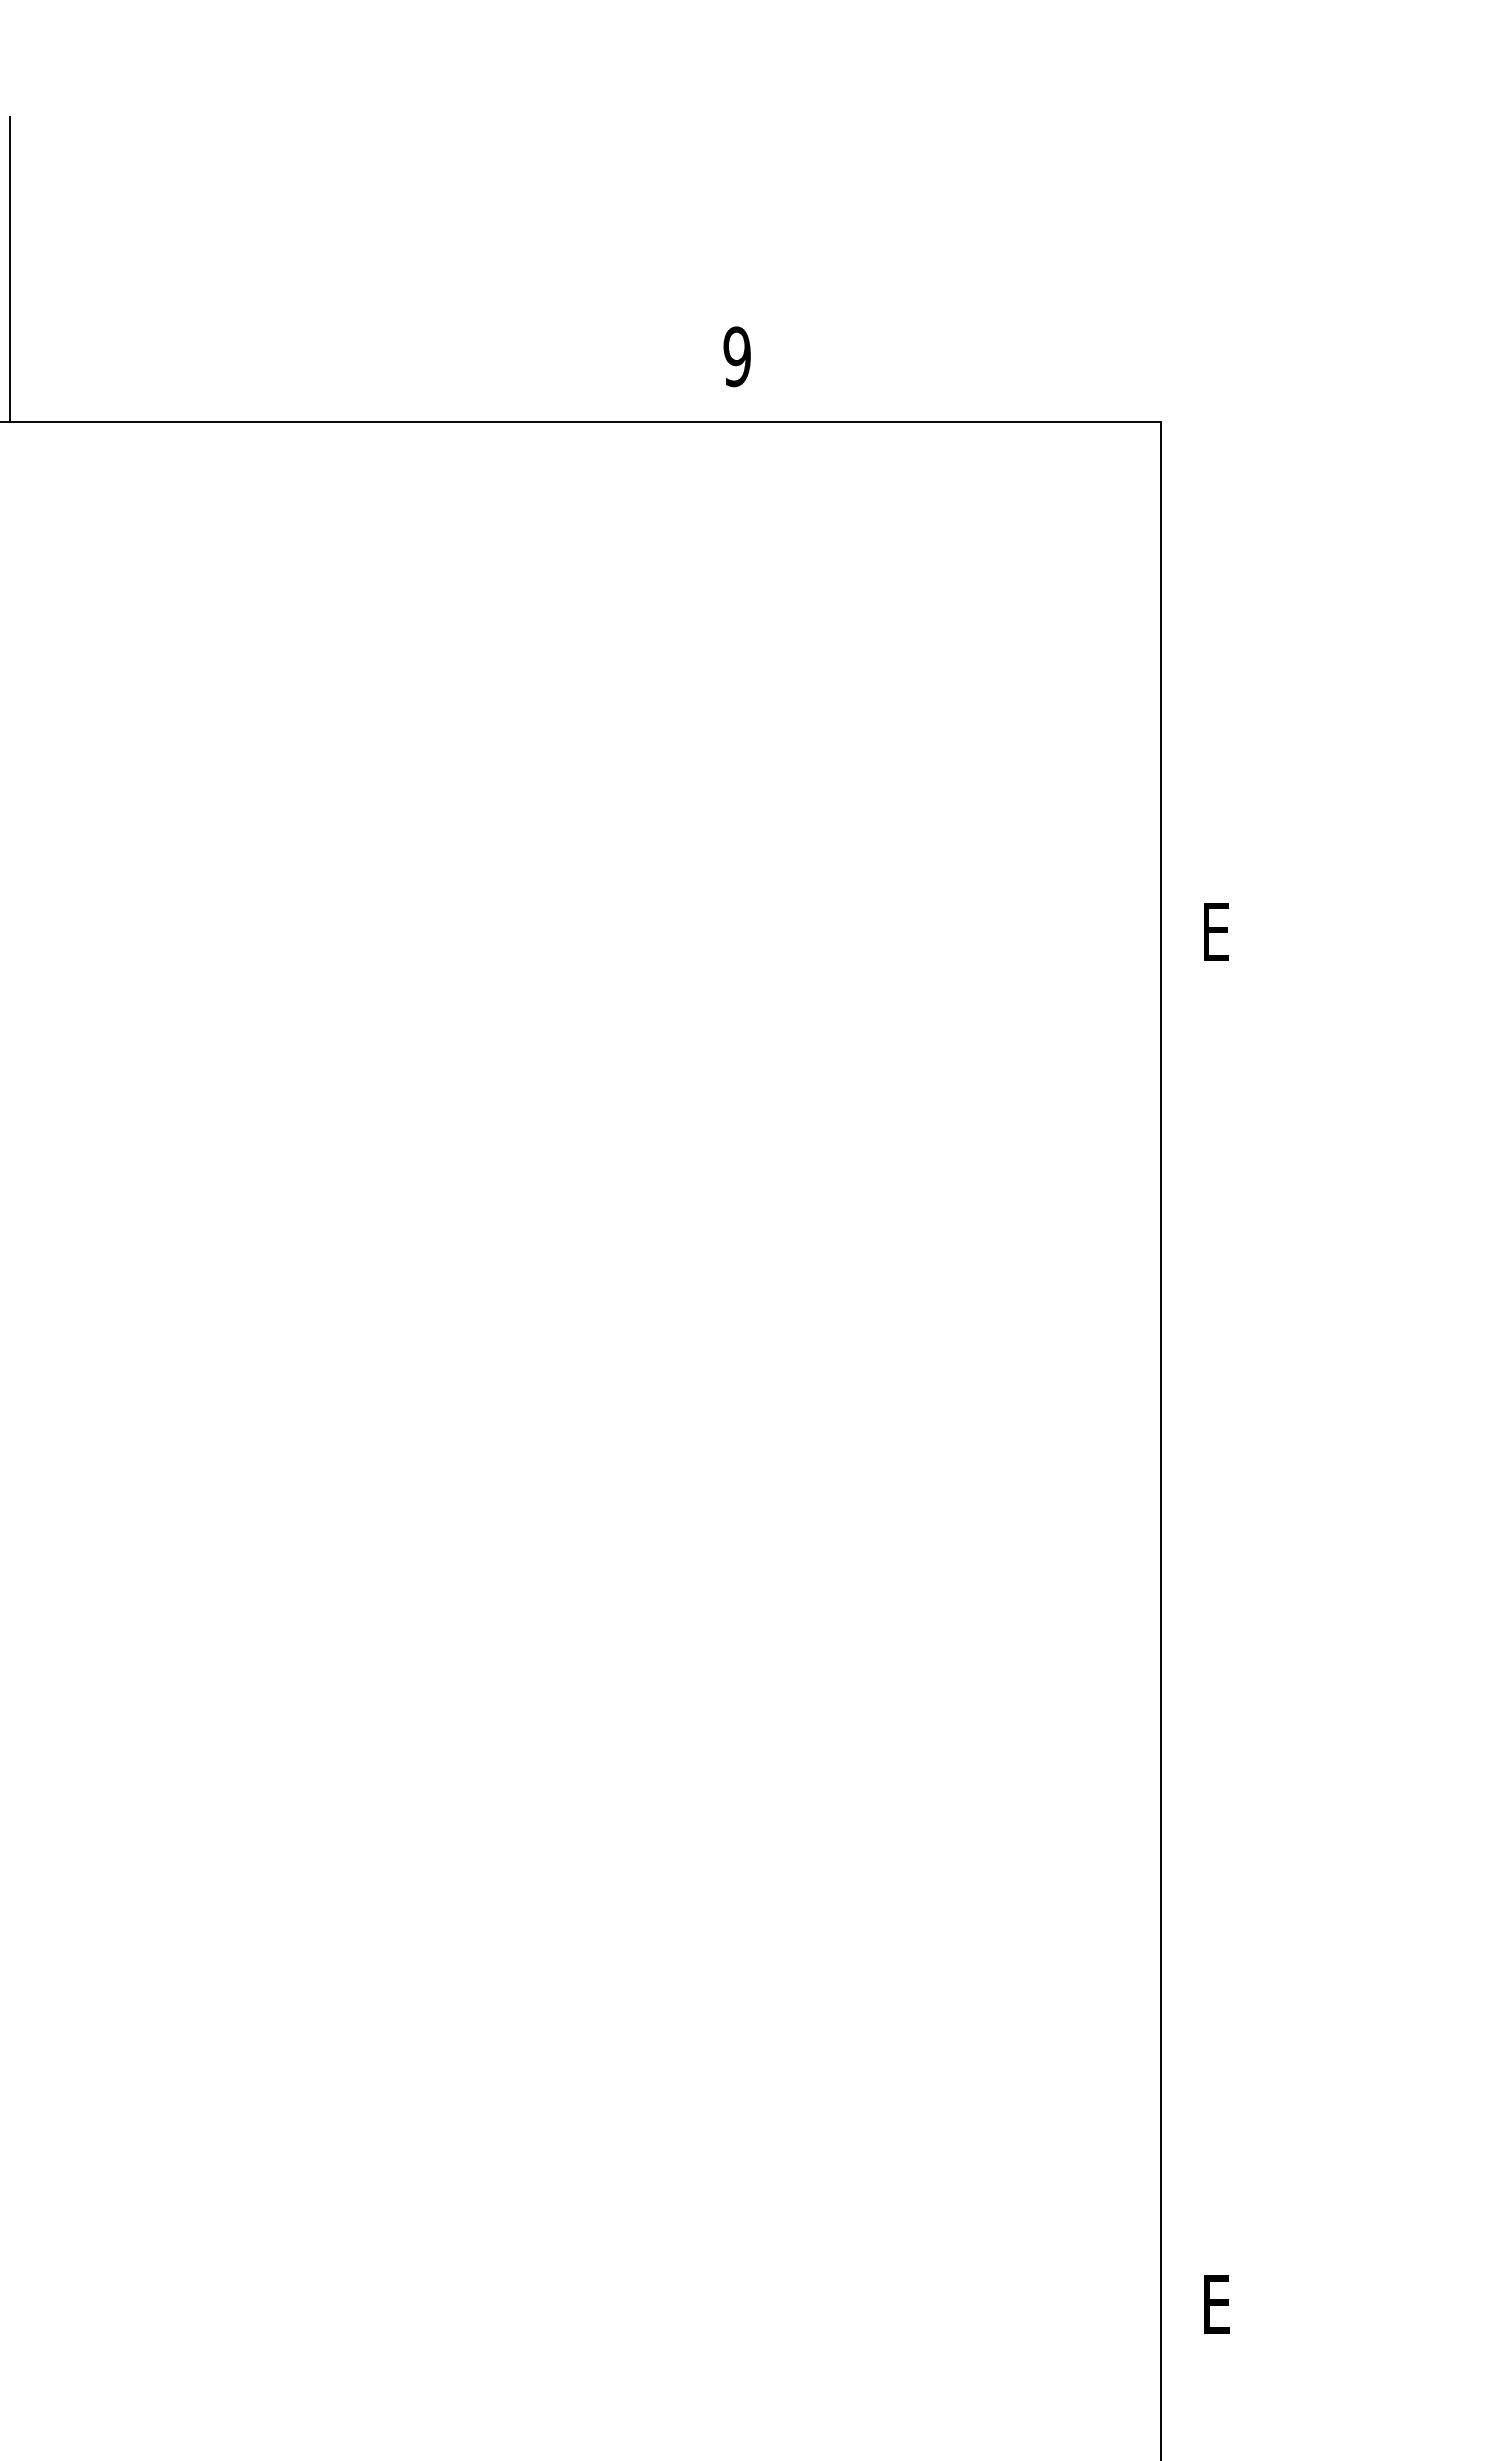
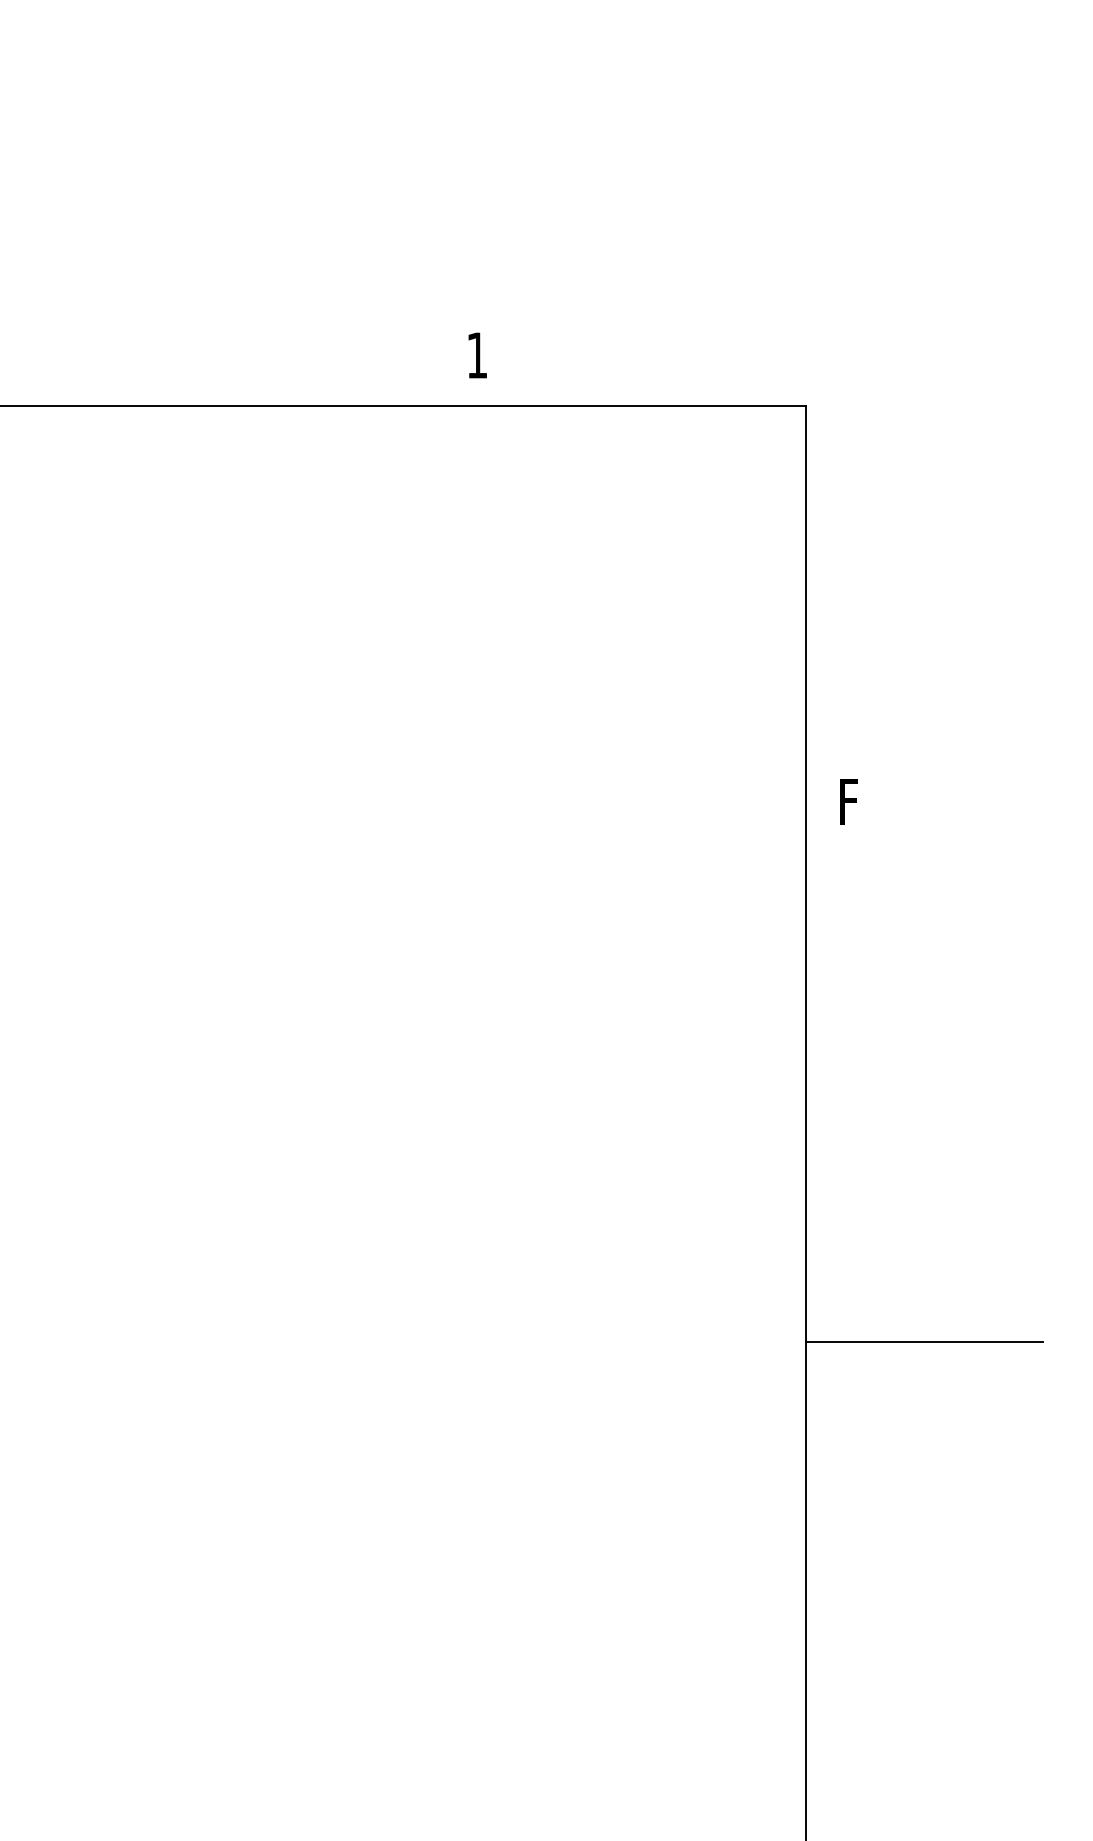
text: (736, 356) -> (476, 355), 9 -> 1
text: (1216, 931) -> (849, 801), E -> F
line: (1312, 1627) -> (923, 1341), added

